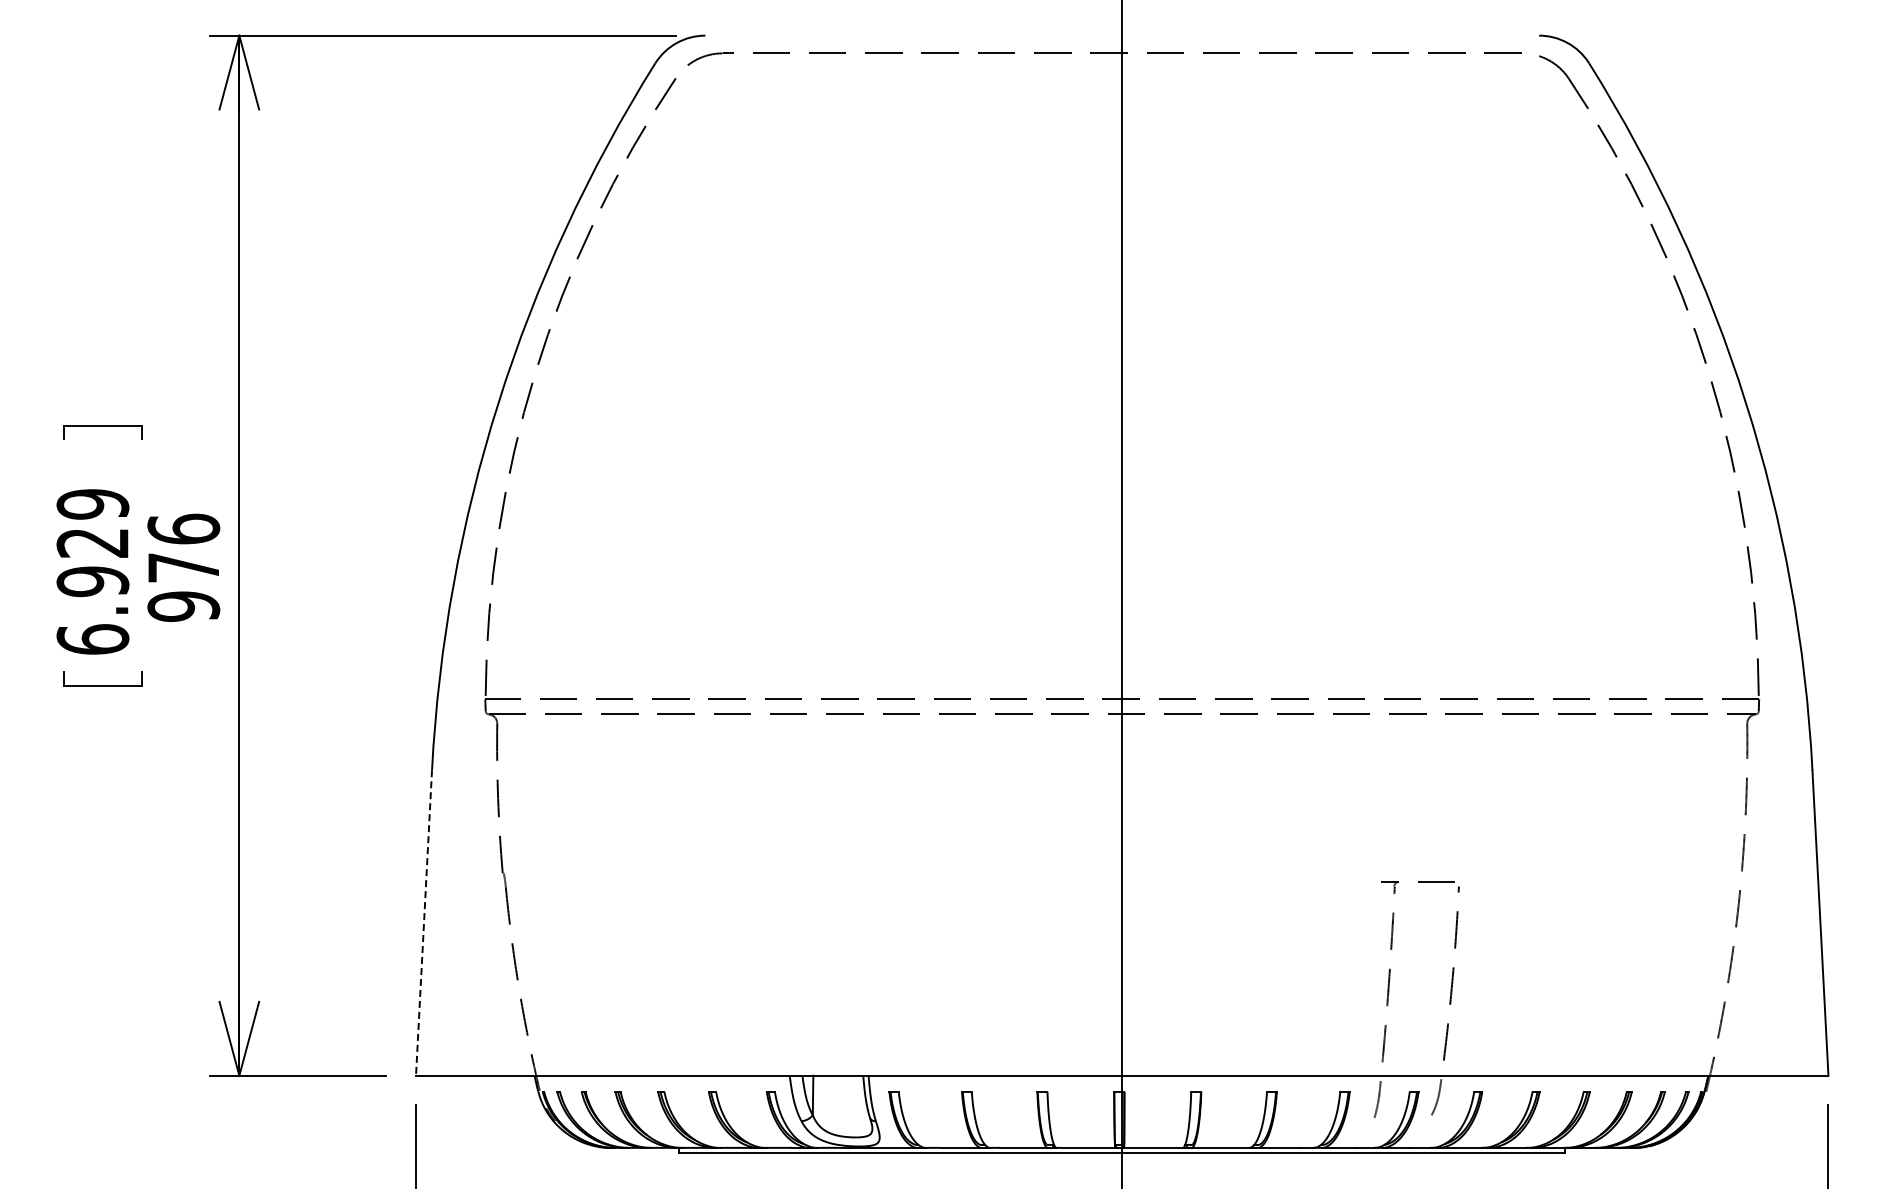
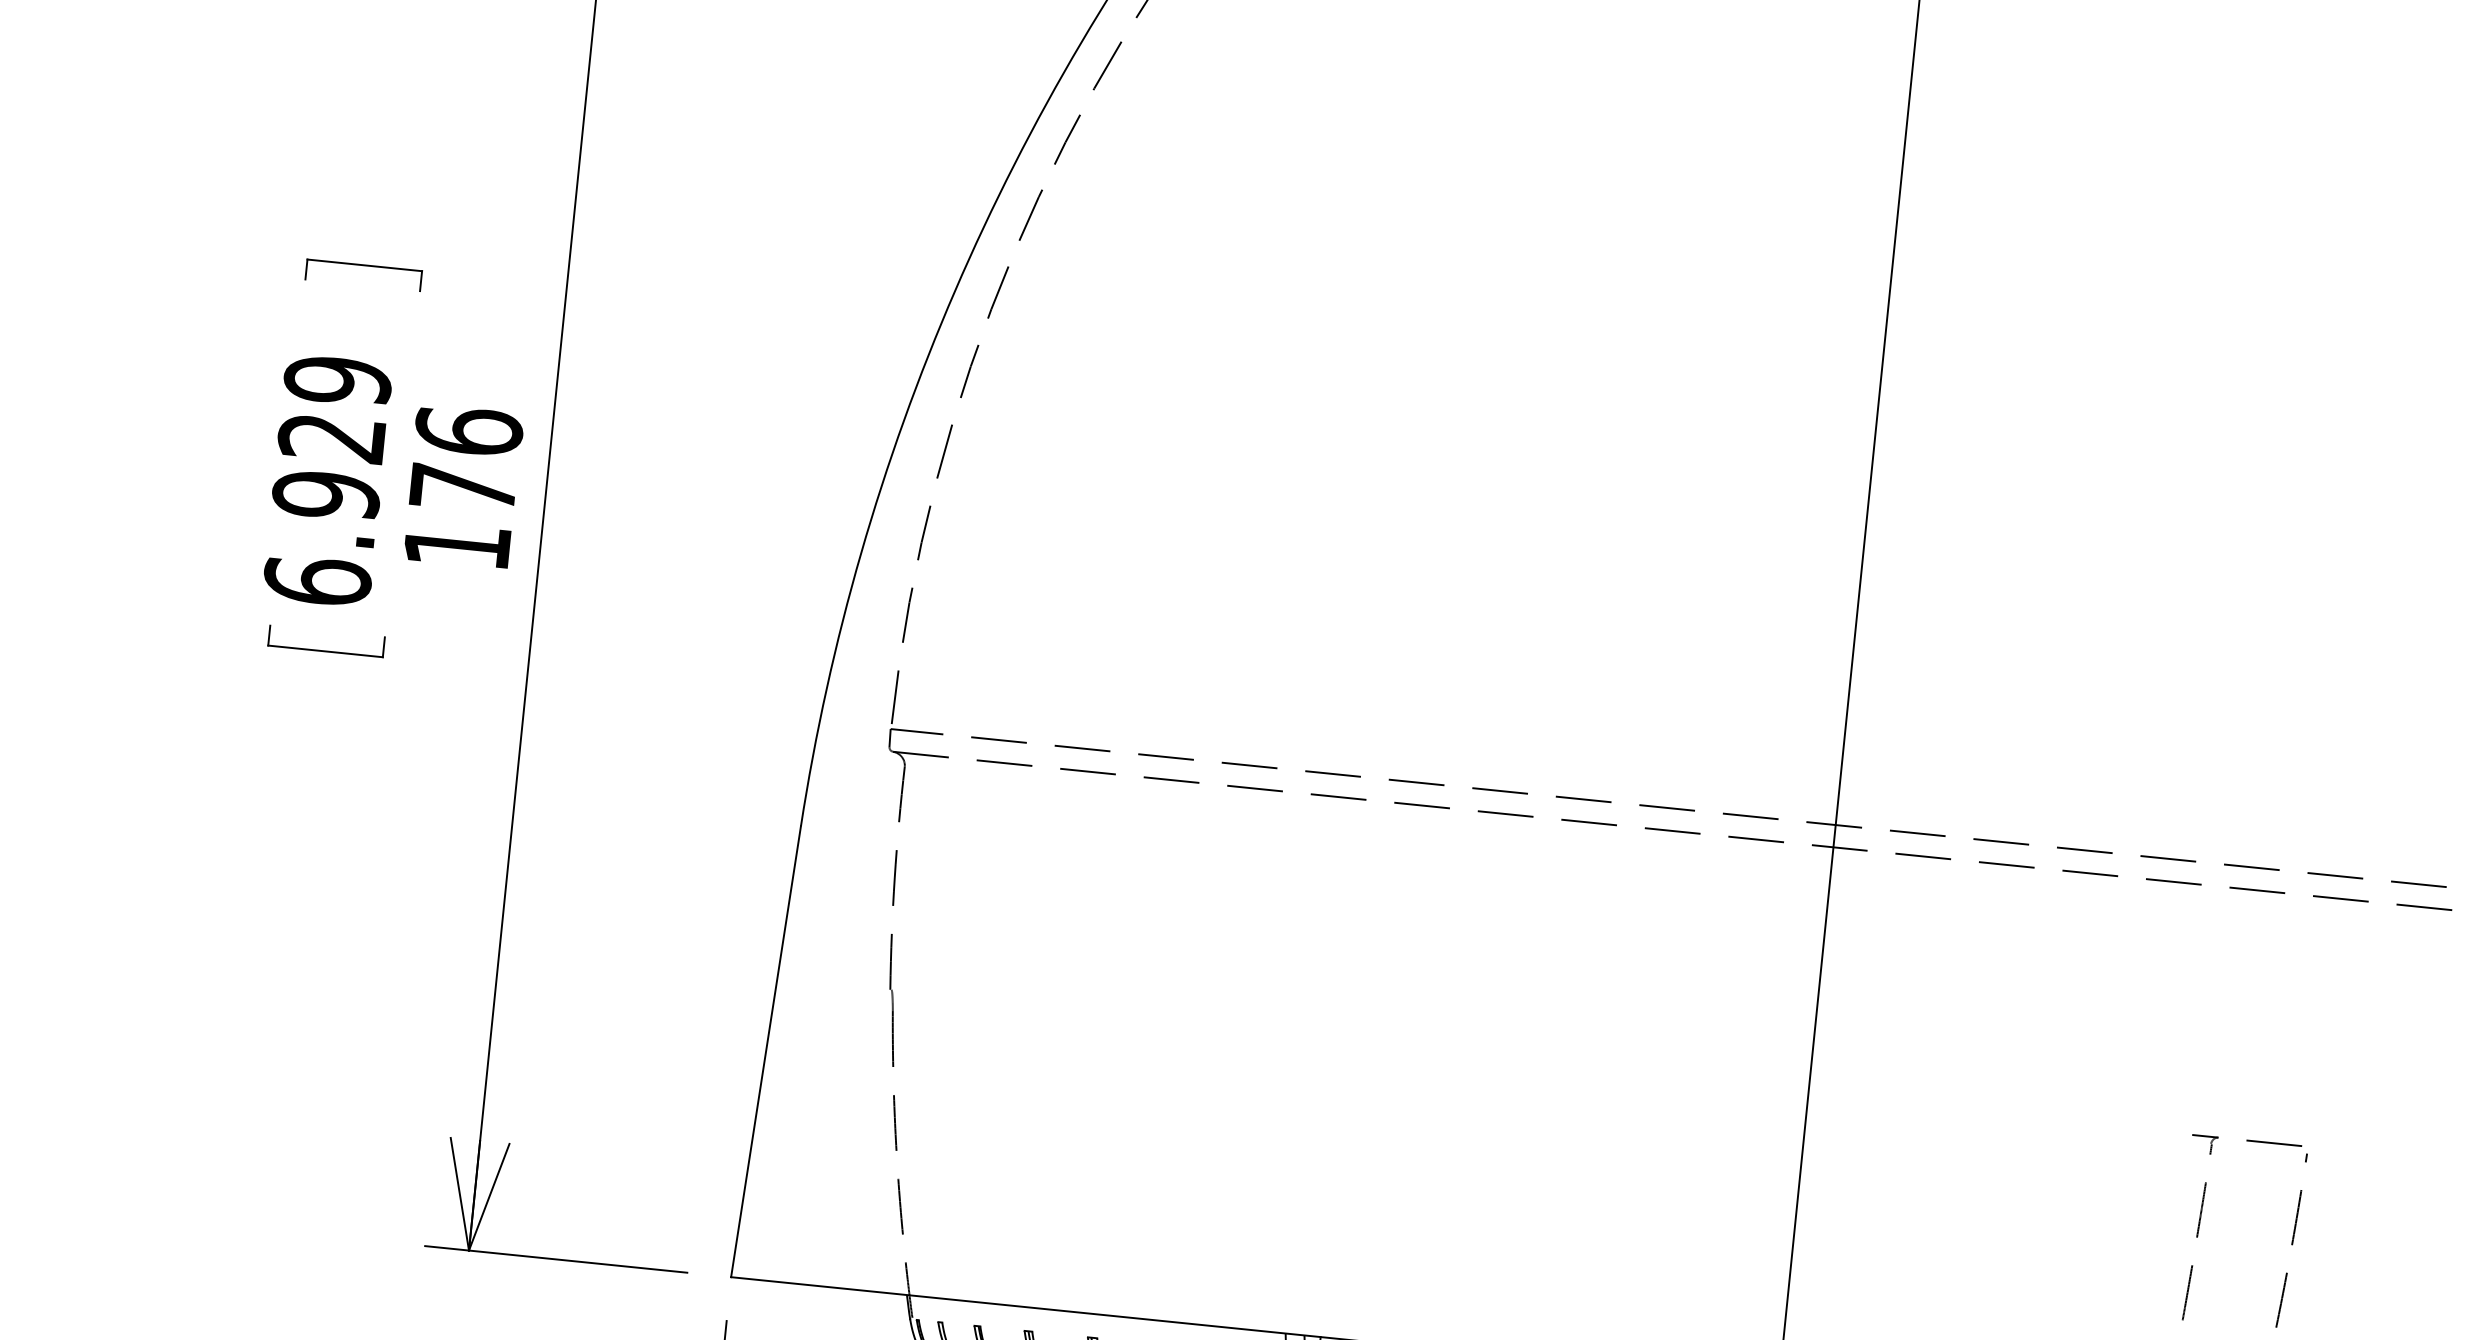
text: (183, 606) -> (456, 545), 976 -> 176
line: (424, 923) -> (766, 1052), dashed -> solid

